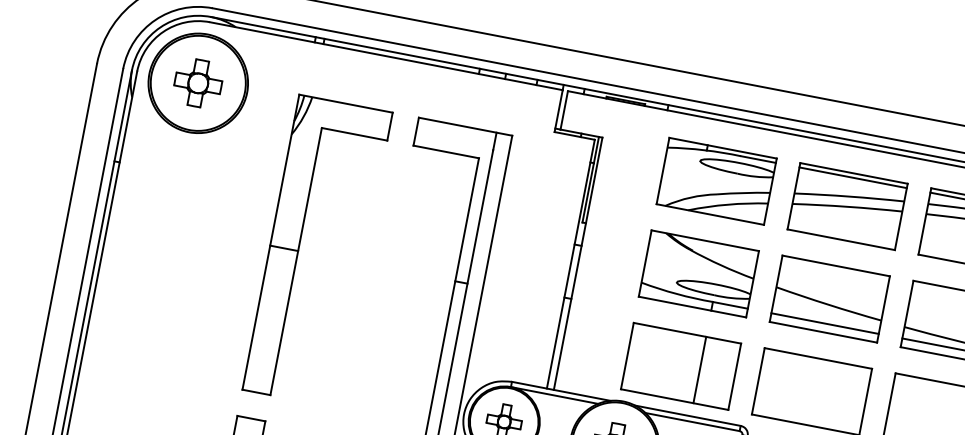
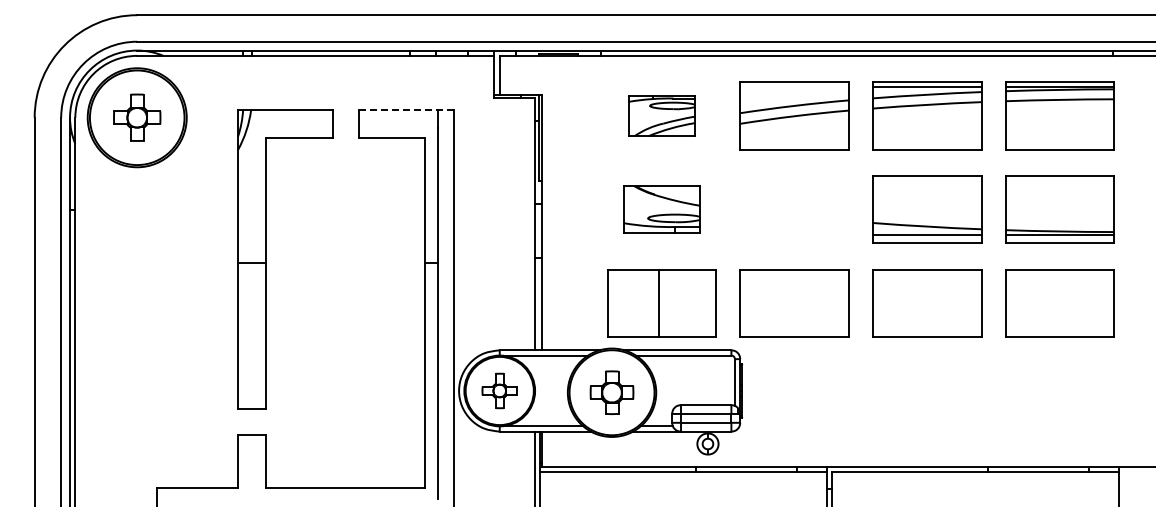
line: (465, 126) -> (406, 109), solid -> dashed
line: (853, 177) -> (794, 86), removed
part: (716, 180) -> (661, 115), size x0.6
part: (698, 273) -> (661, 209), size x0.7
part: (829, 298) -> (794, 209), removed
line: (700, 370) -> (659, 303), moved

